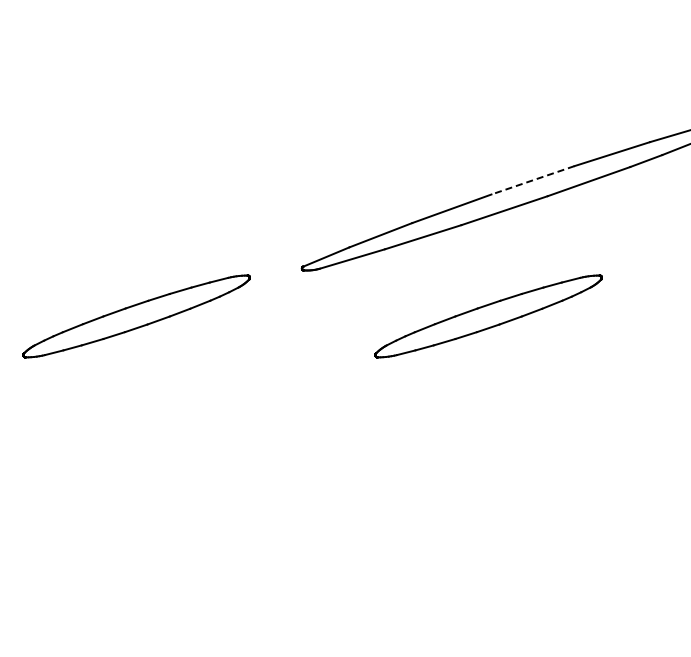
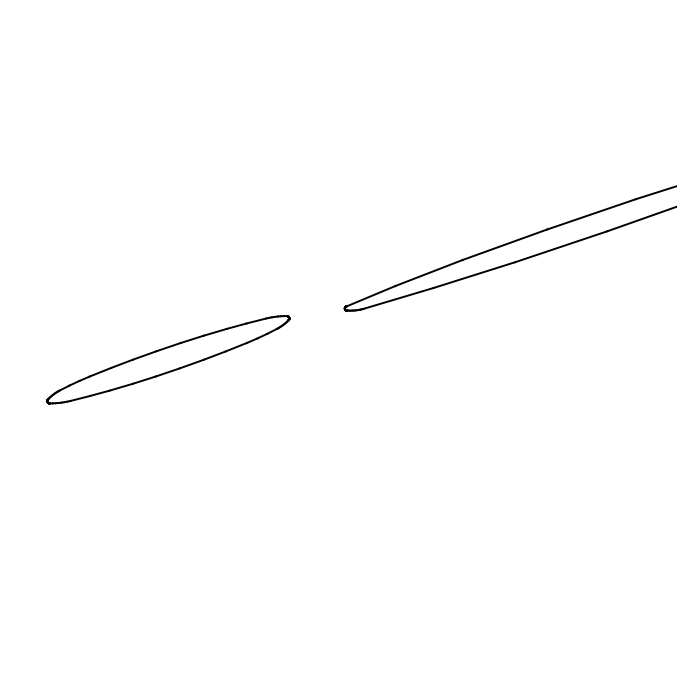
line: (533, 180) -> (592, 214), dashed -> solid
part: (488, 316) -> (544, 359), removed

